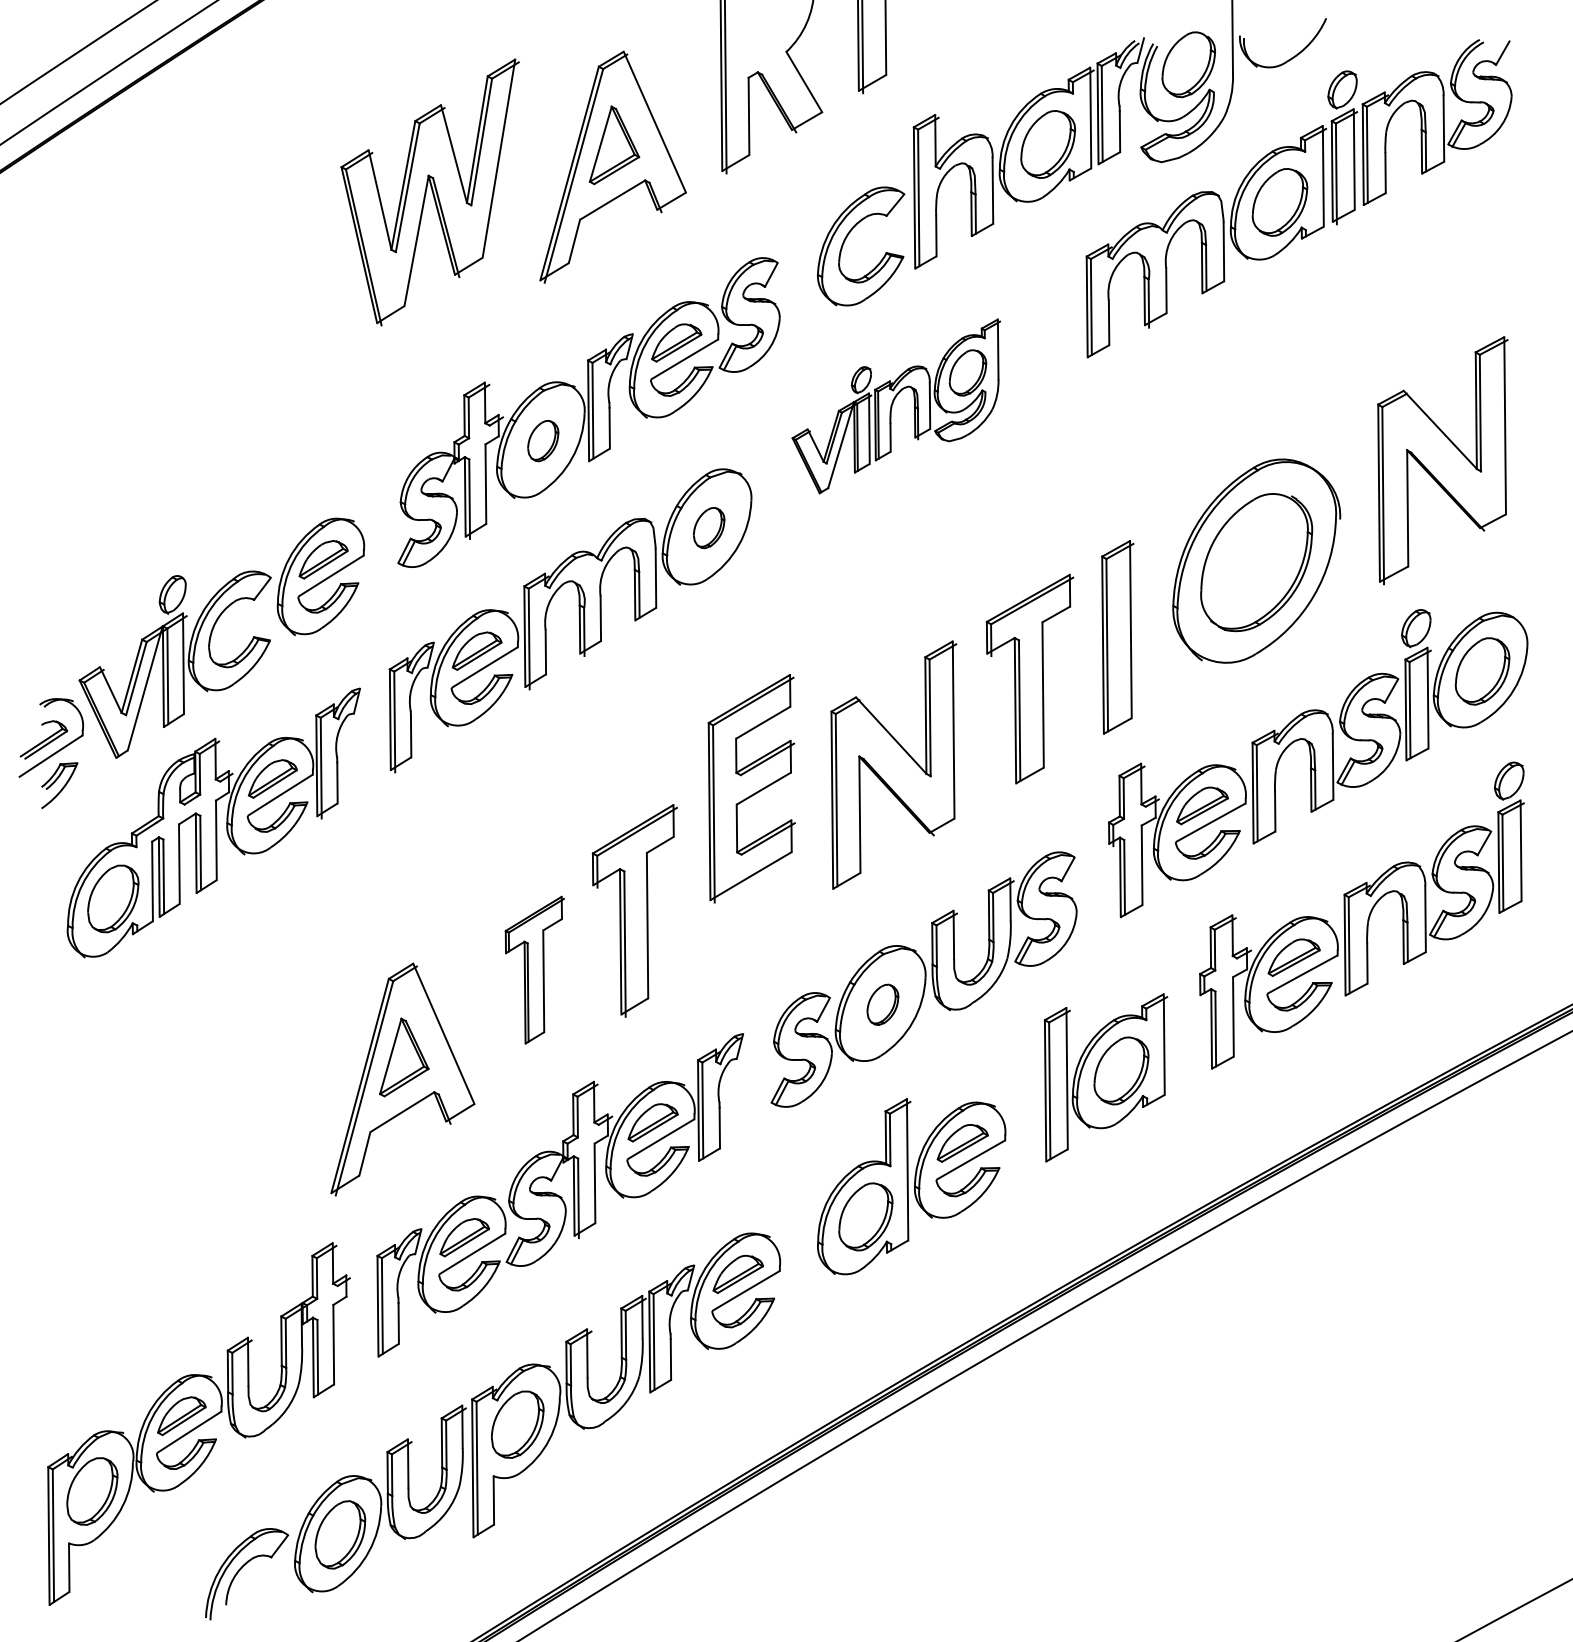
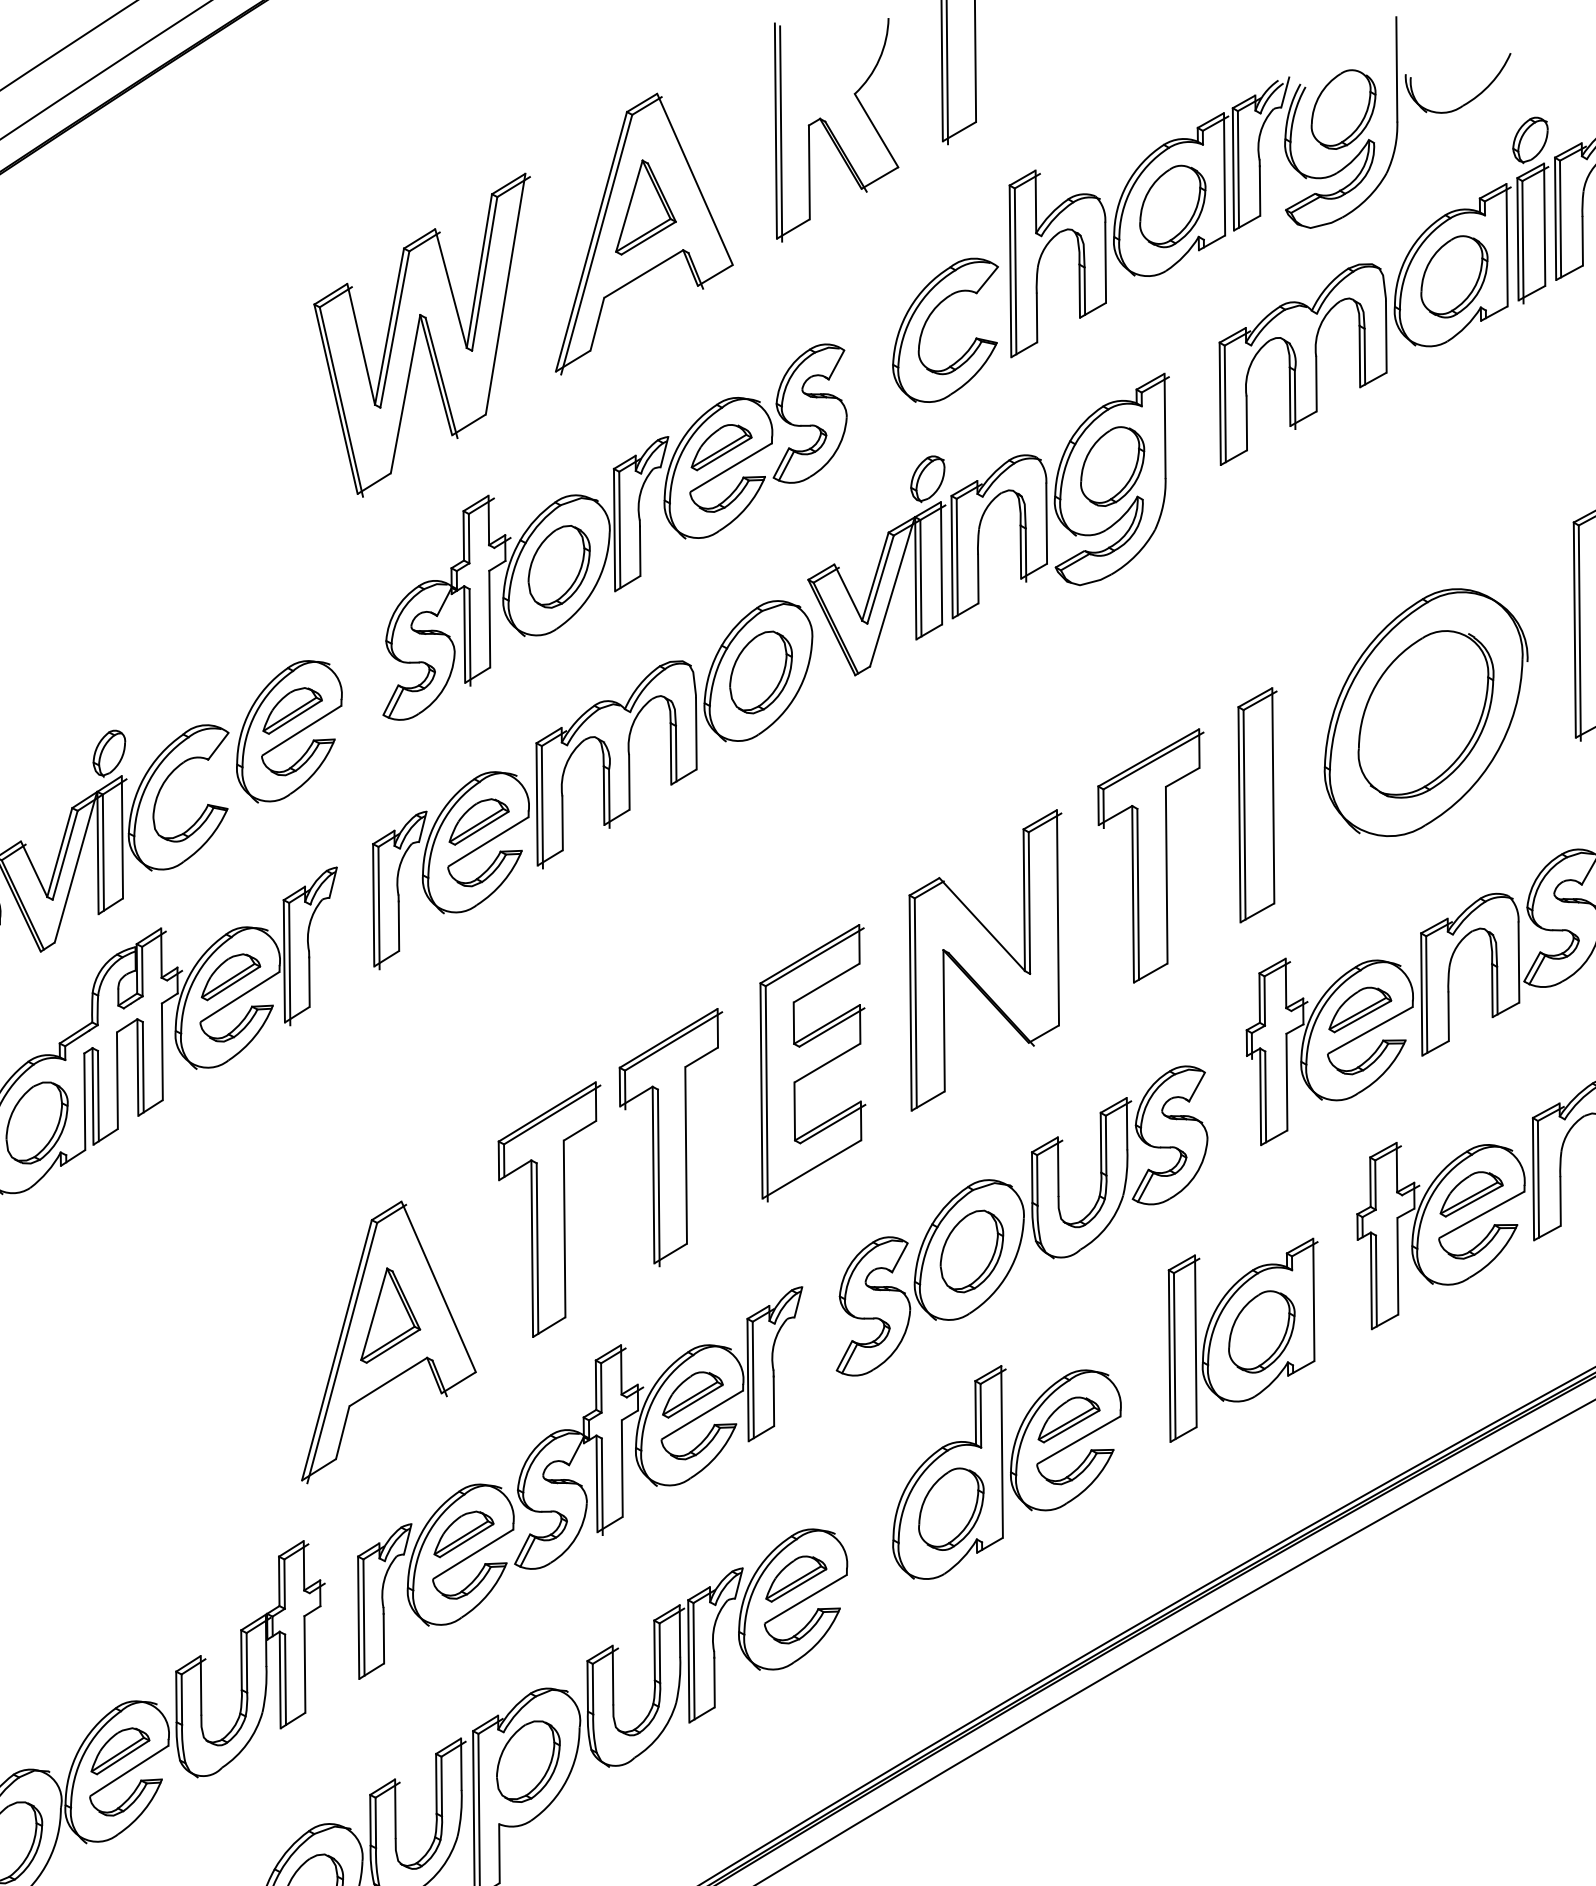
part: (429, 192) -> (421, 335), moved
part: (896, 406) -> (988, 524), size x1.43
part: (543, 440) -> (559, 566), size x1.67
part: (708, 527) -> (760, 671), size x1.67
part: (751, 788) -> (812, 1062), moved
part: (534, 969) -> (548, 1208), size x1.43
part: (882, 1004) -> (971, 1251), size x1.67

